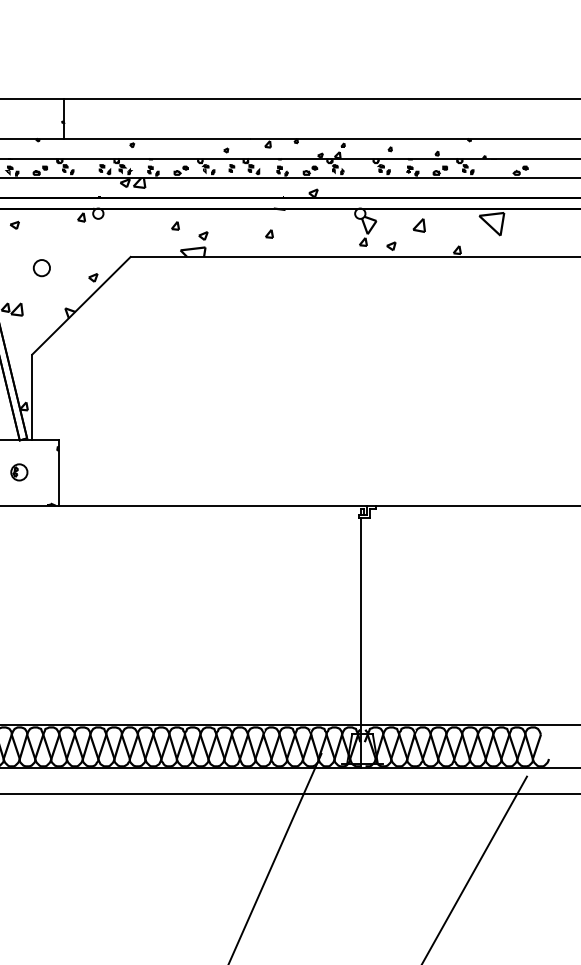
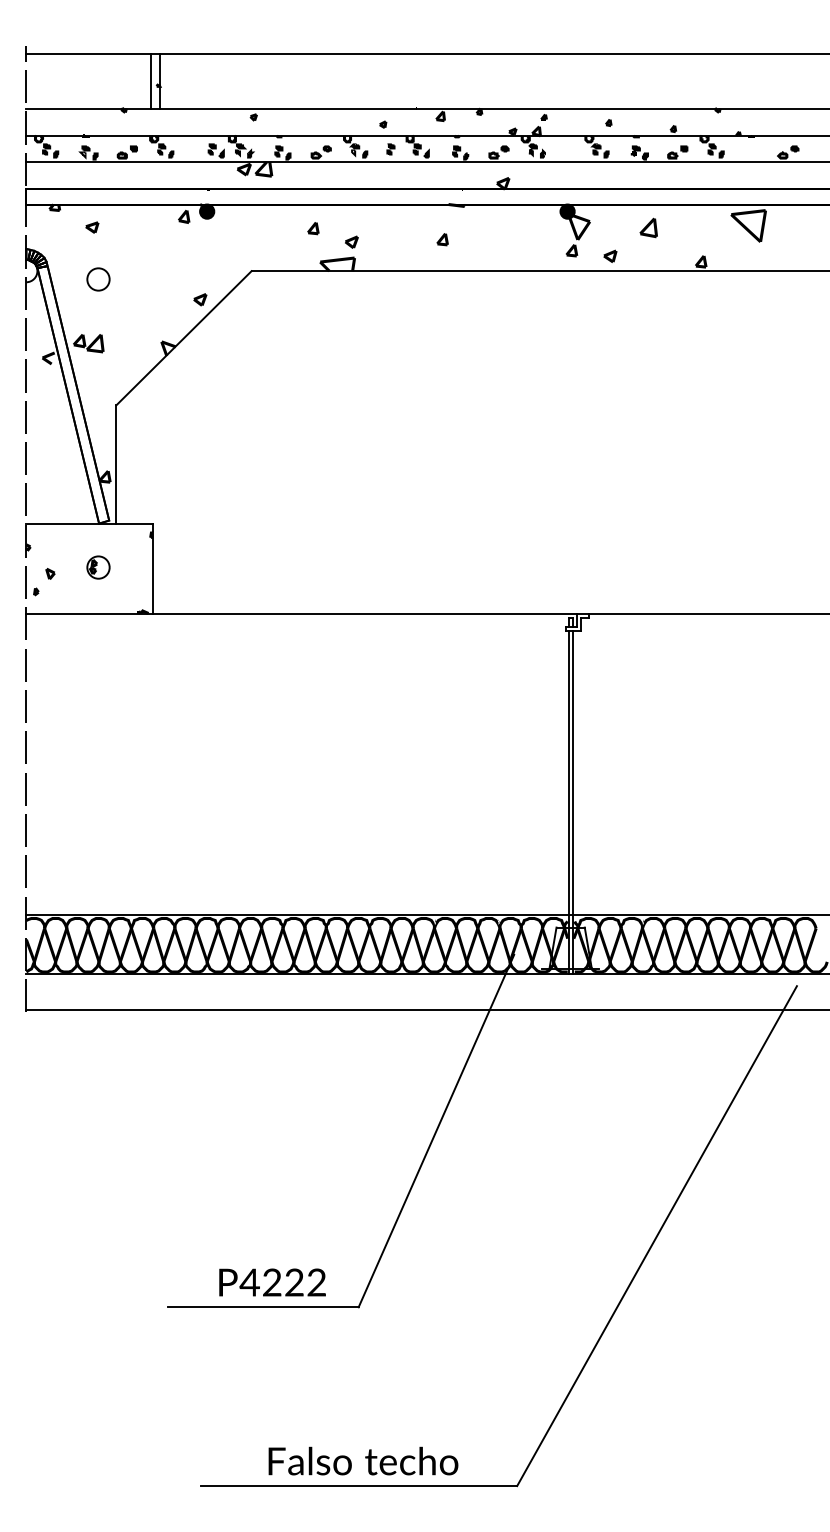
line: (57, 119) -> (150, 81), added
fill: (98, 213) -> (207, 211), added
fill: (360, 213) -> (567, 211), added
circle: (41, 268) -> (98, 279), moved
line: (363, 643) -> (572, 802), added

